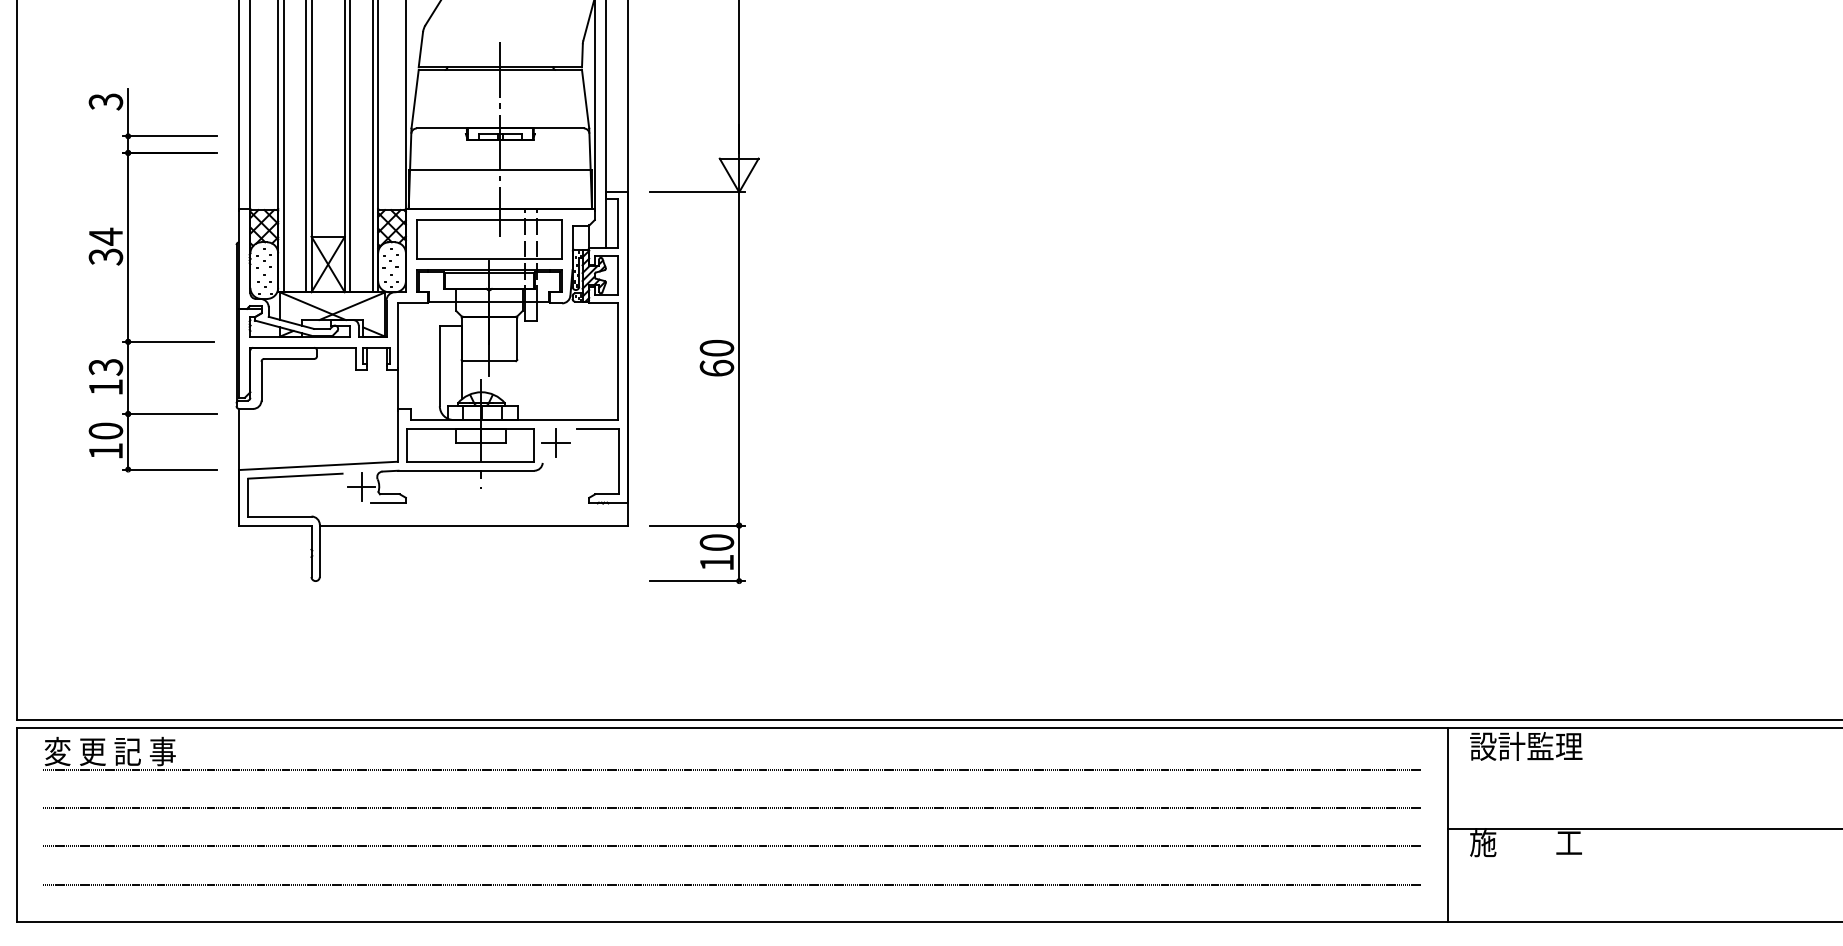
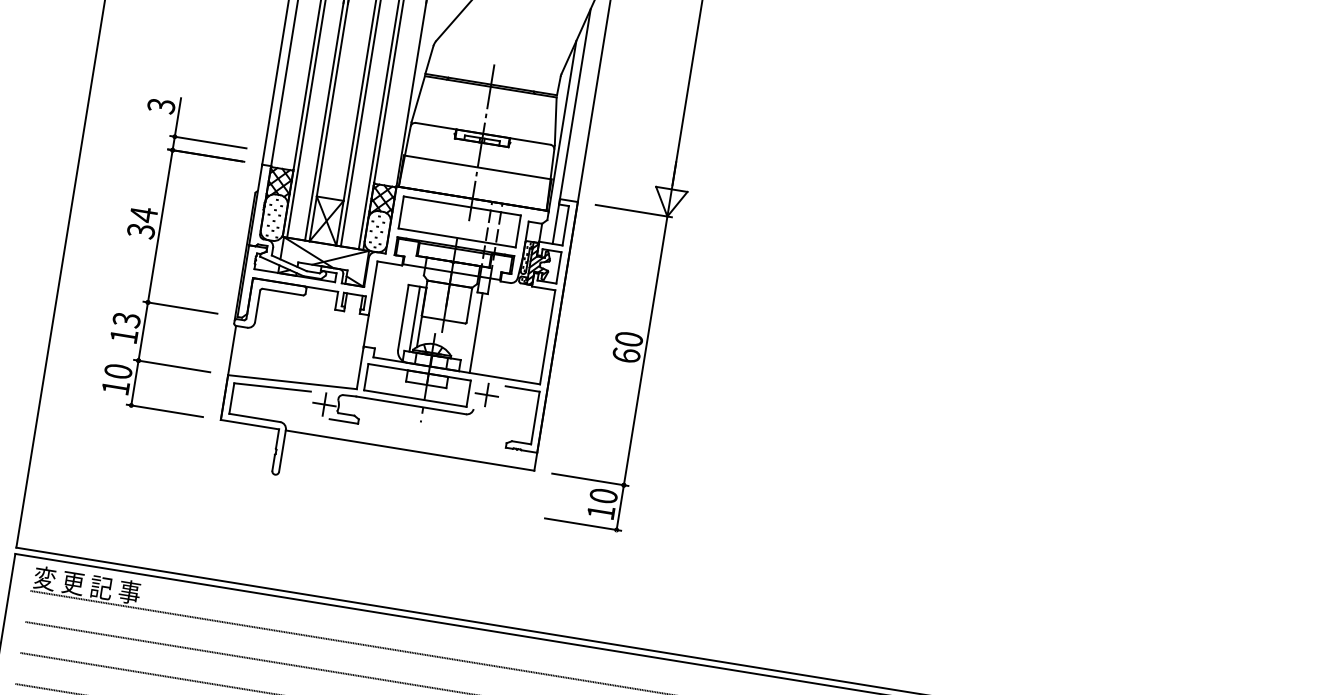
part: (128, 280) -> (156, 253), moved
line: (453, 365) -> (414, 318), added
line: (530, 370) -> (475, 332), added

